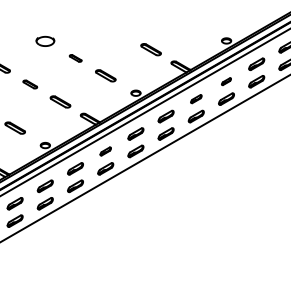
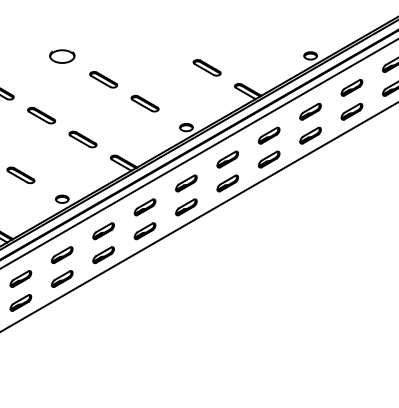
part: (75, 58) -> (103, 79), size x1.67
part: (226, 81) -> (310, 111), size x1.67
part: (30, 84) -> (41, 115), size x1.43
part: (196, 99) -> (269, 135), size x1.43
part: (105, 151) -> (144, 207), size x1.43

